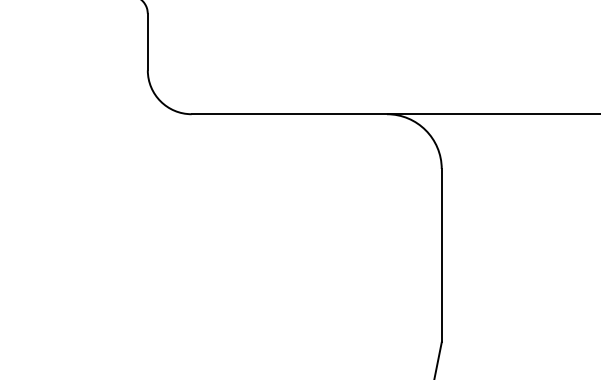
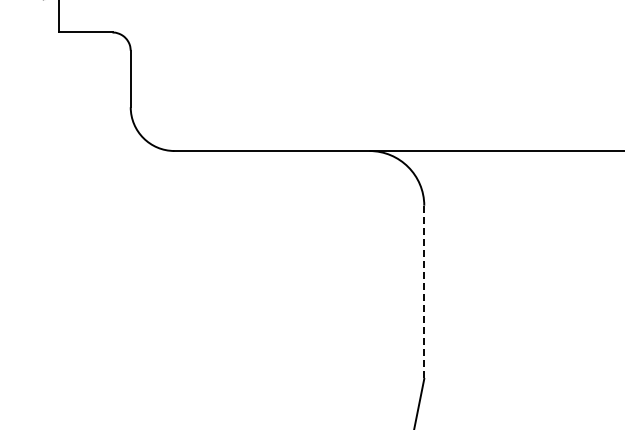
line: (441, 255) -> (424, 292), solid -> dashed

